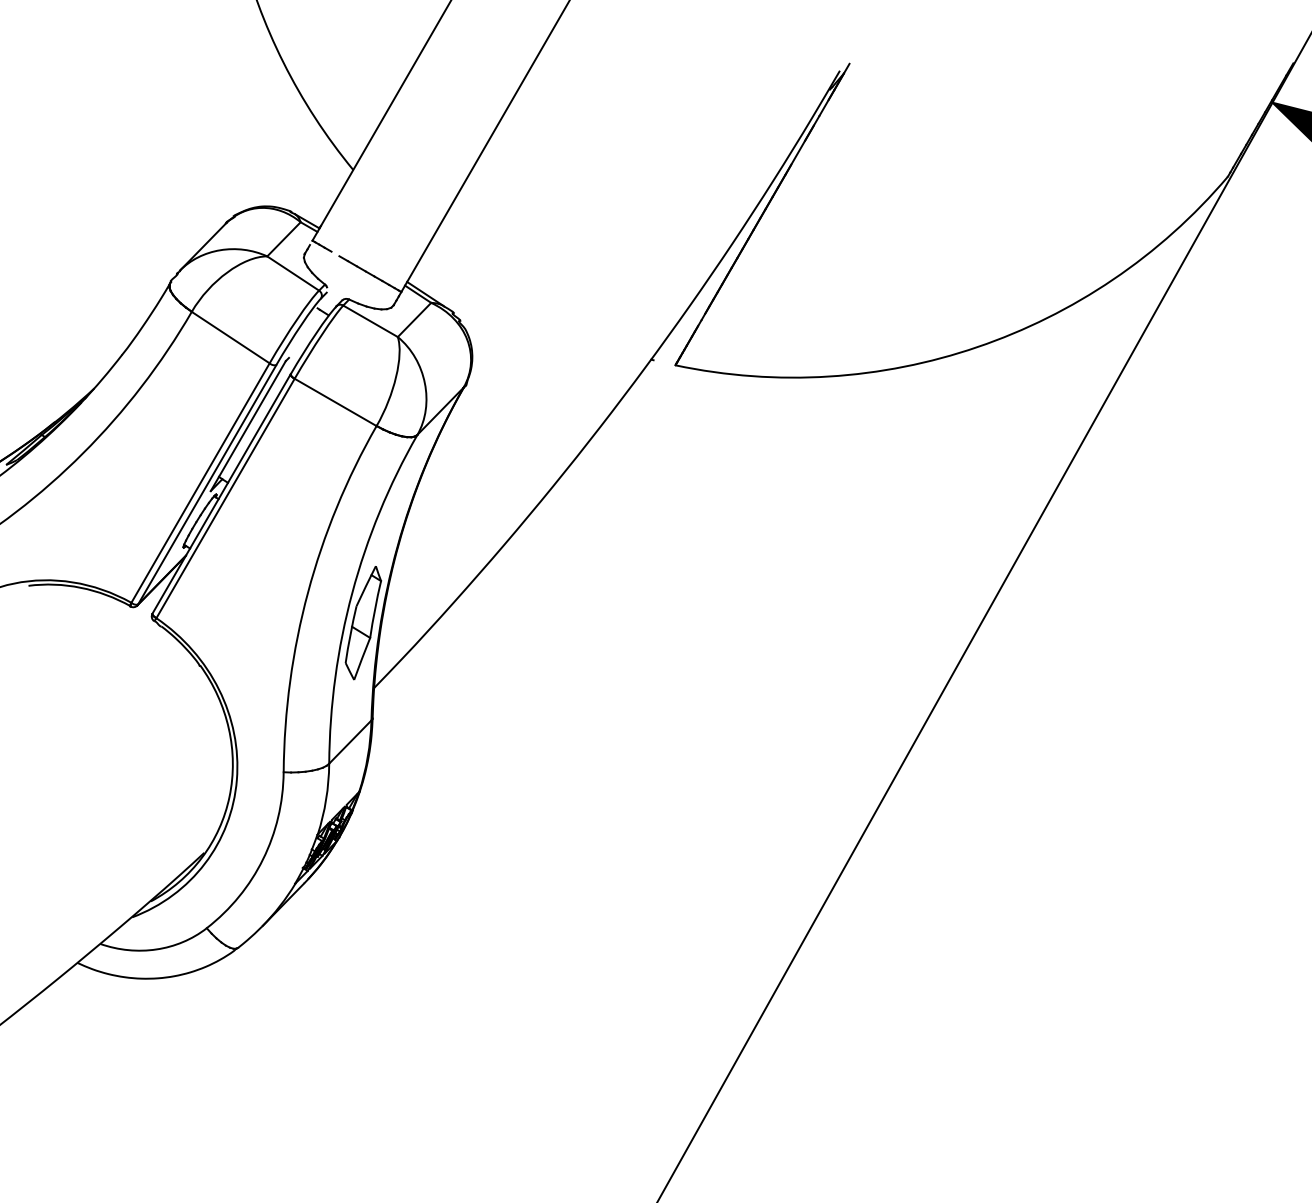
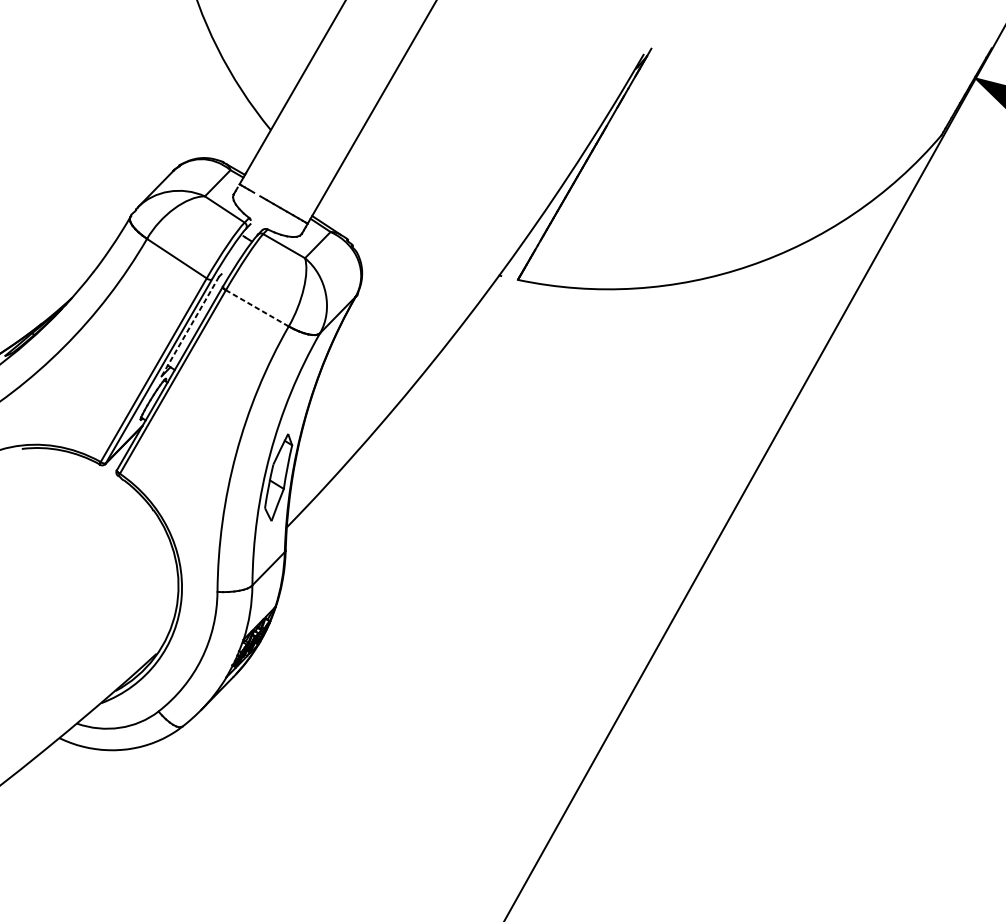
line: (335, 402) -> (257, 308), solid -> dashed
line: (248, 425) -> (190, 326), solid -> dashed

